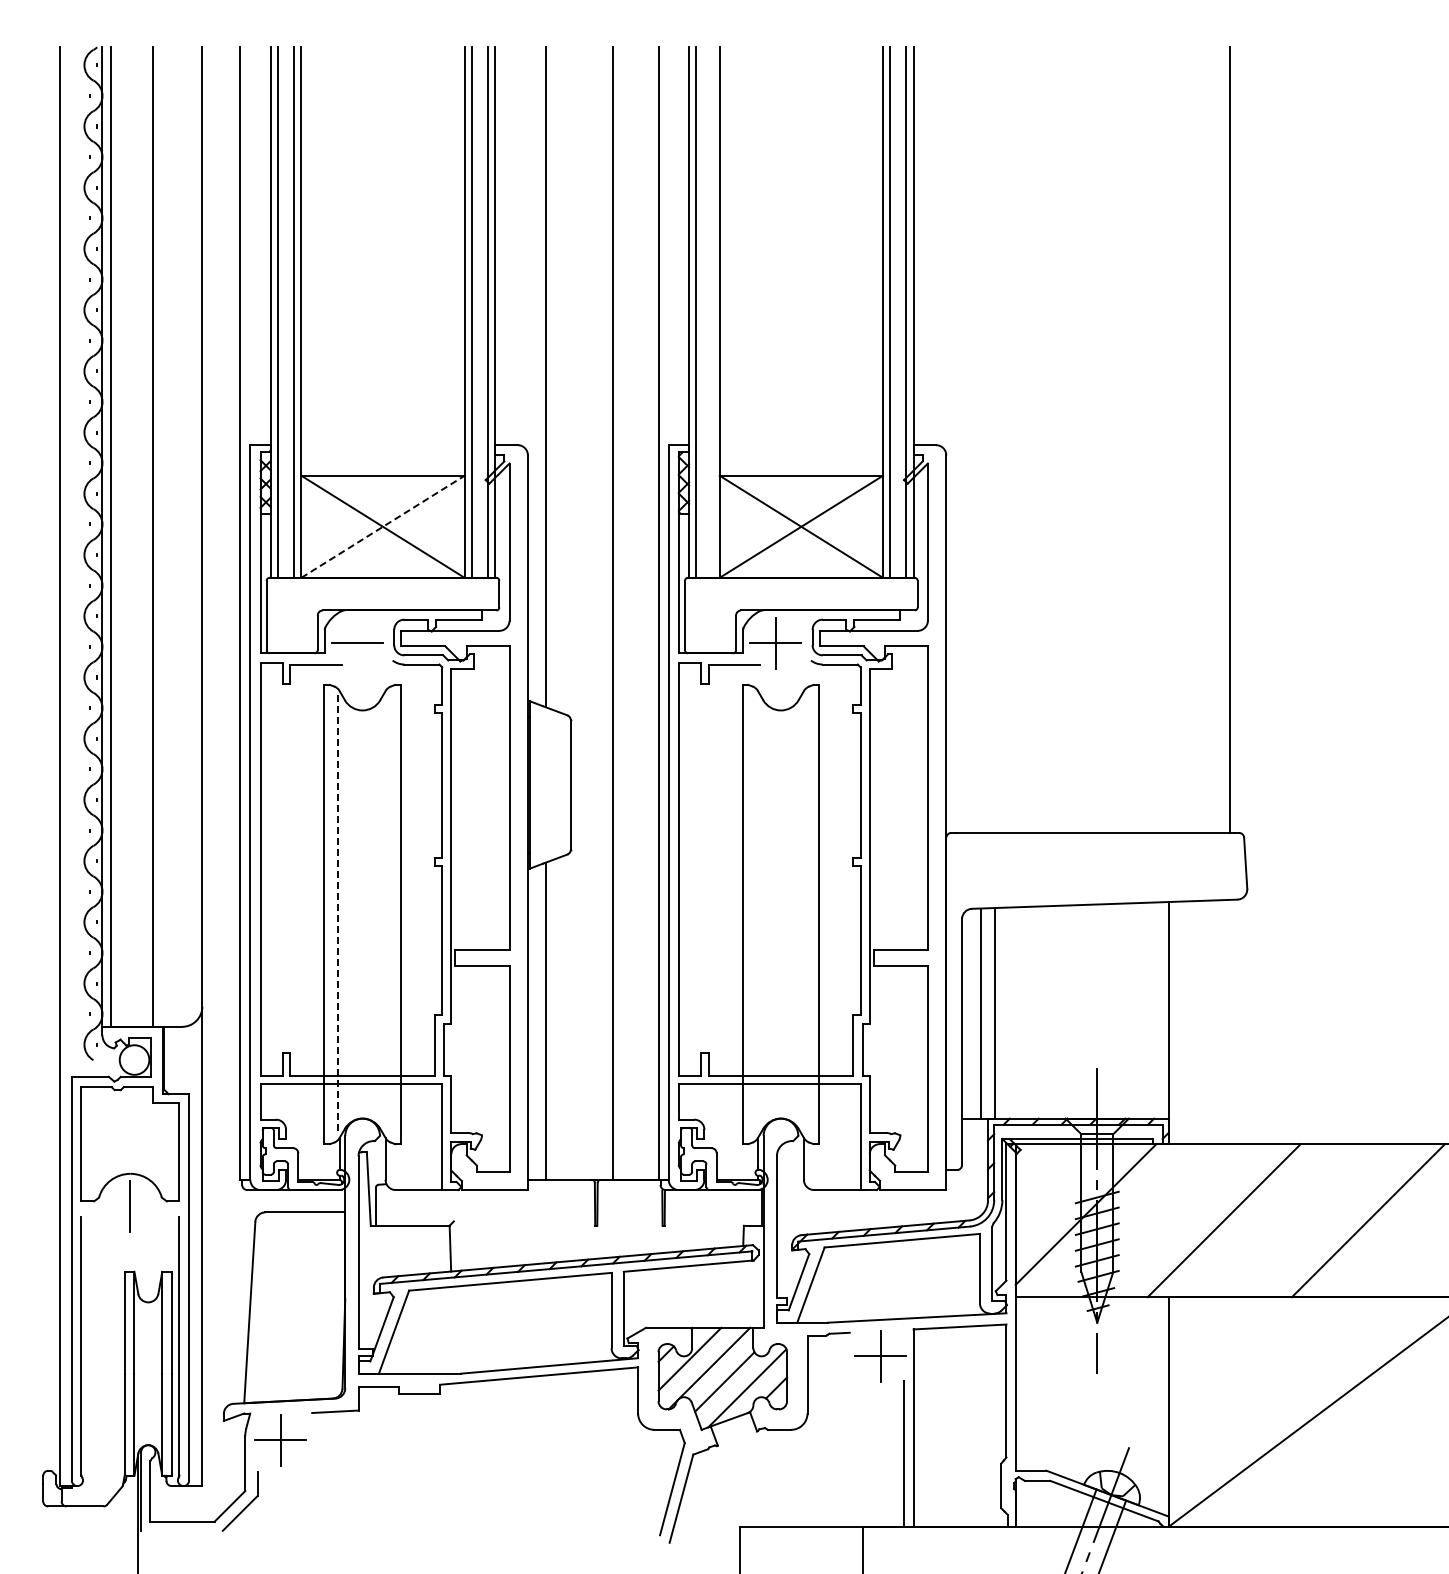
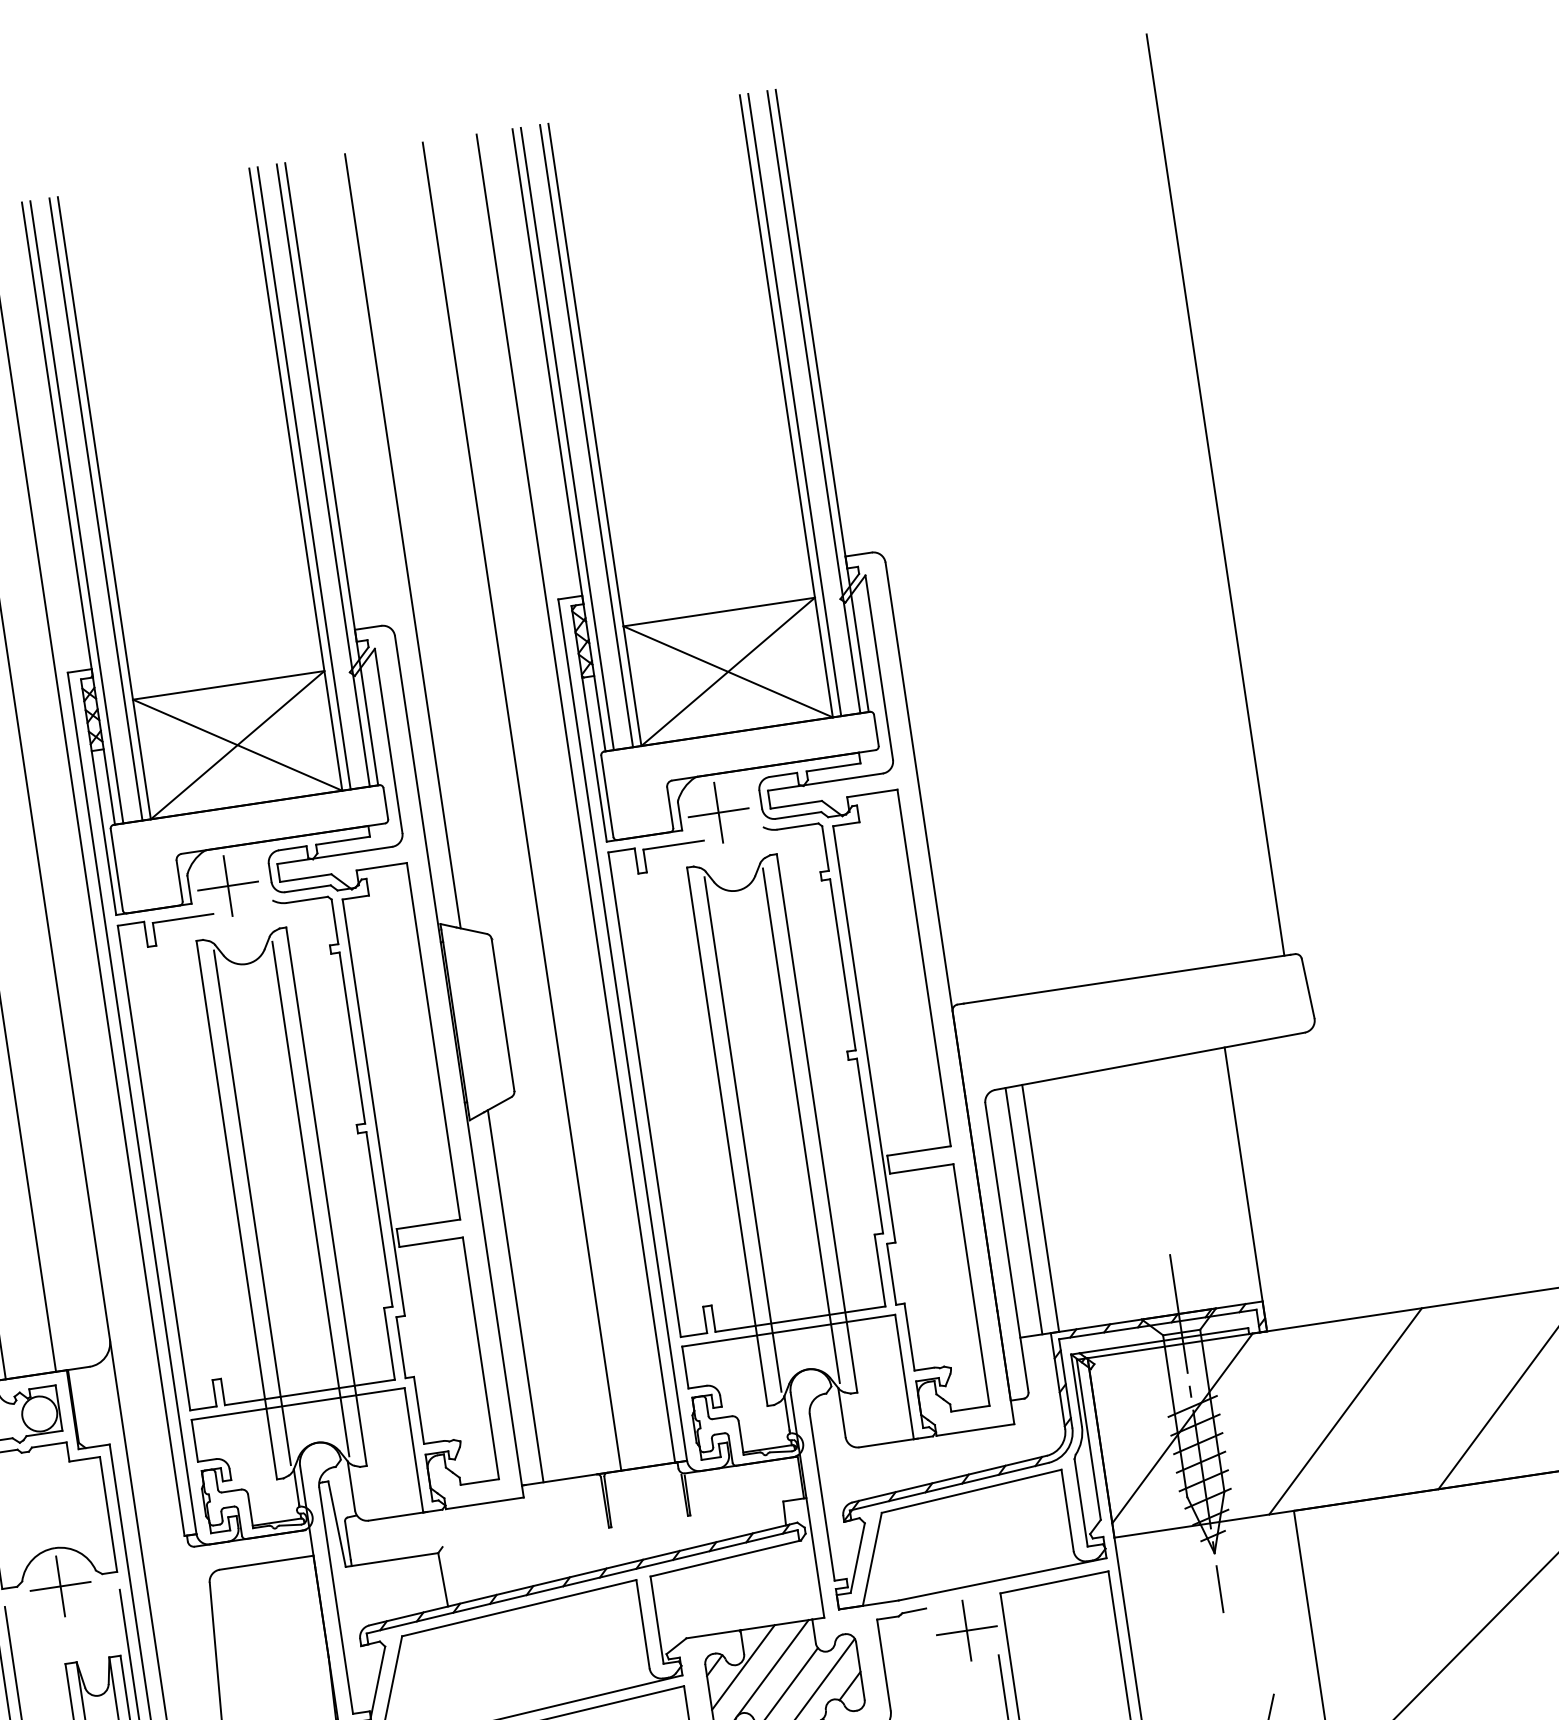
line: (712, 312) -> (586, 436), added
line: (383, 526) -> (238, 744), dashed -> solid
line: (357, 642) -> (227, 885), added
line: (387, 914) -> (310, 1199), added
line: (756, 914) -> (743, 1134), added
line: (805, 914) -> (800, 1125), added
line: (337, 915) -> (252, 1208), dashed -> solid
line: (129, 1206) -> (59, 1586), added

